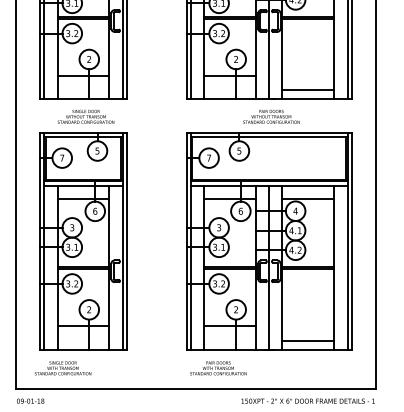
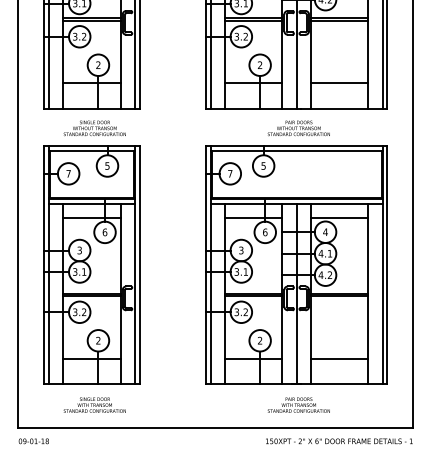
line: (308, 90) -> (339, 83), moved
line: (308, 341) -> (339, 359), moved
text: (63, 368) -> (95, 405), moved
text: (218, 368) -> (298, 405), moved

